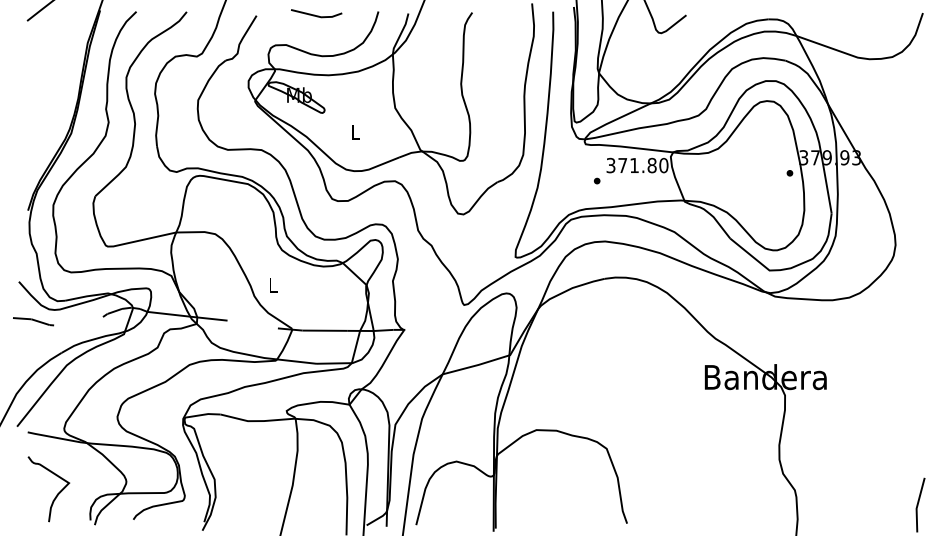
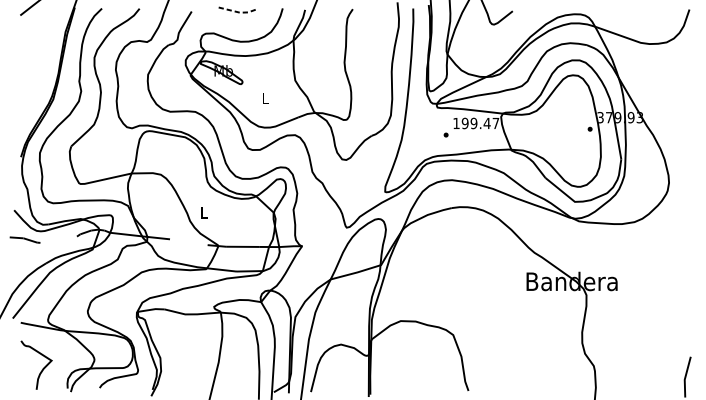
line: (317, 16) -> (237, 12), solid -> dashed
text: (637, 165) -> (476, 123), 371.80 -> 199.47

